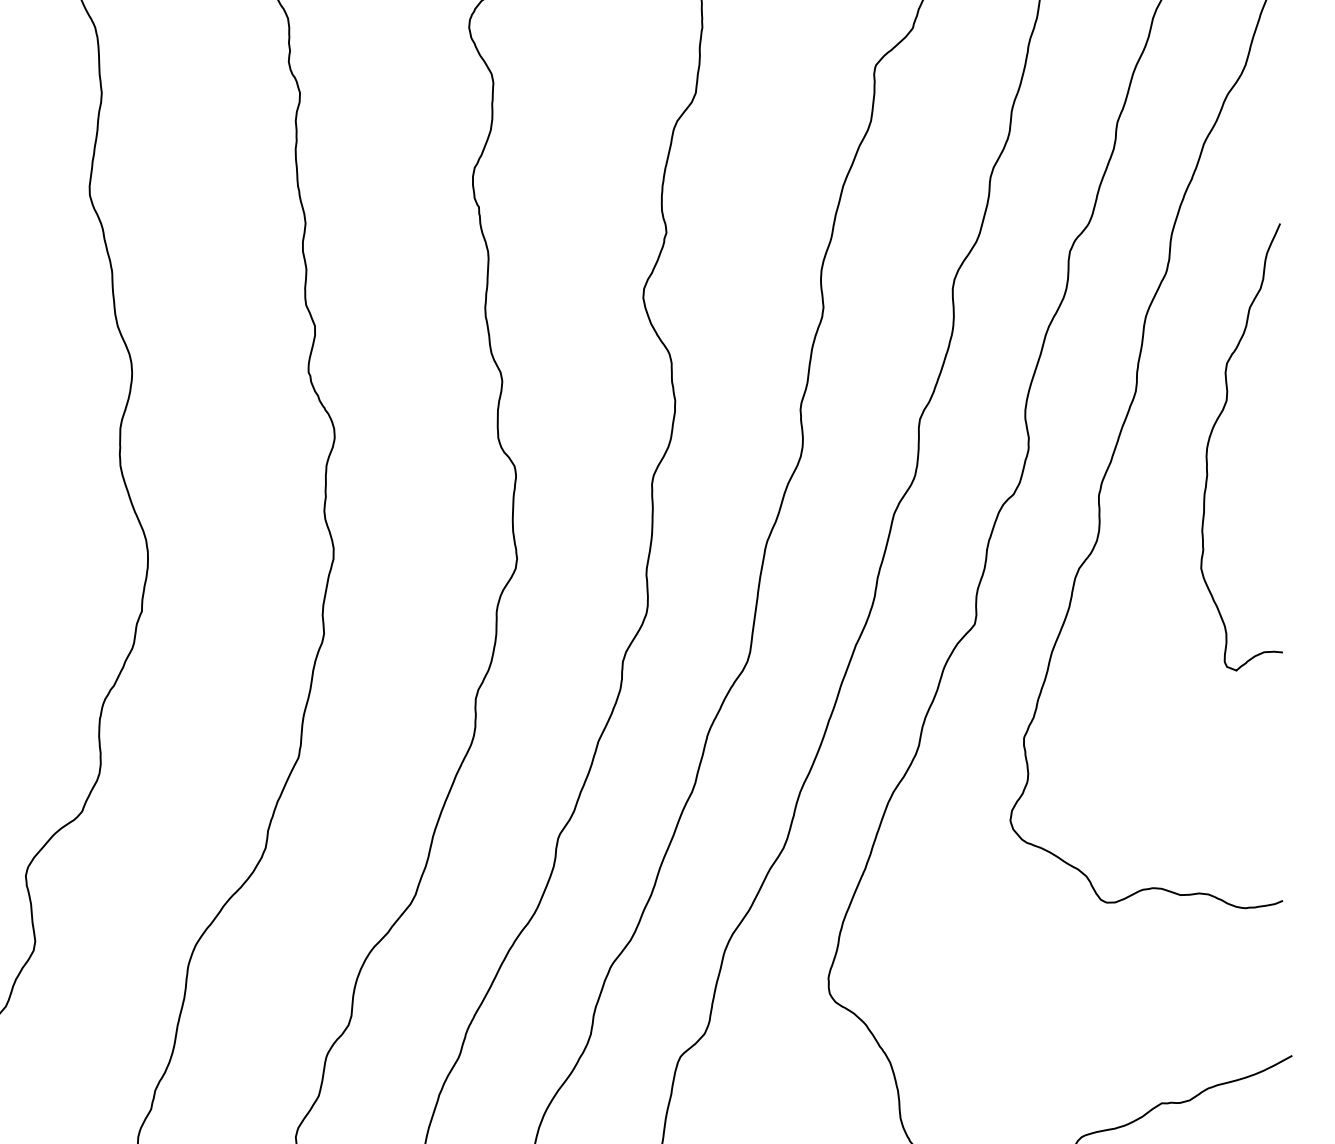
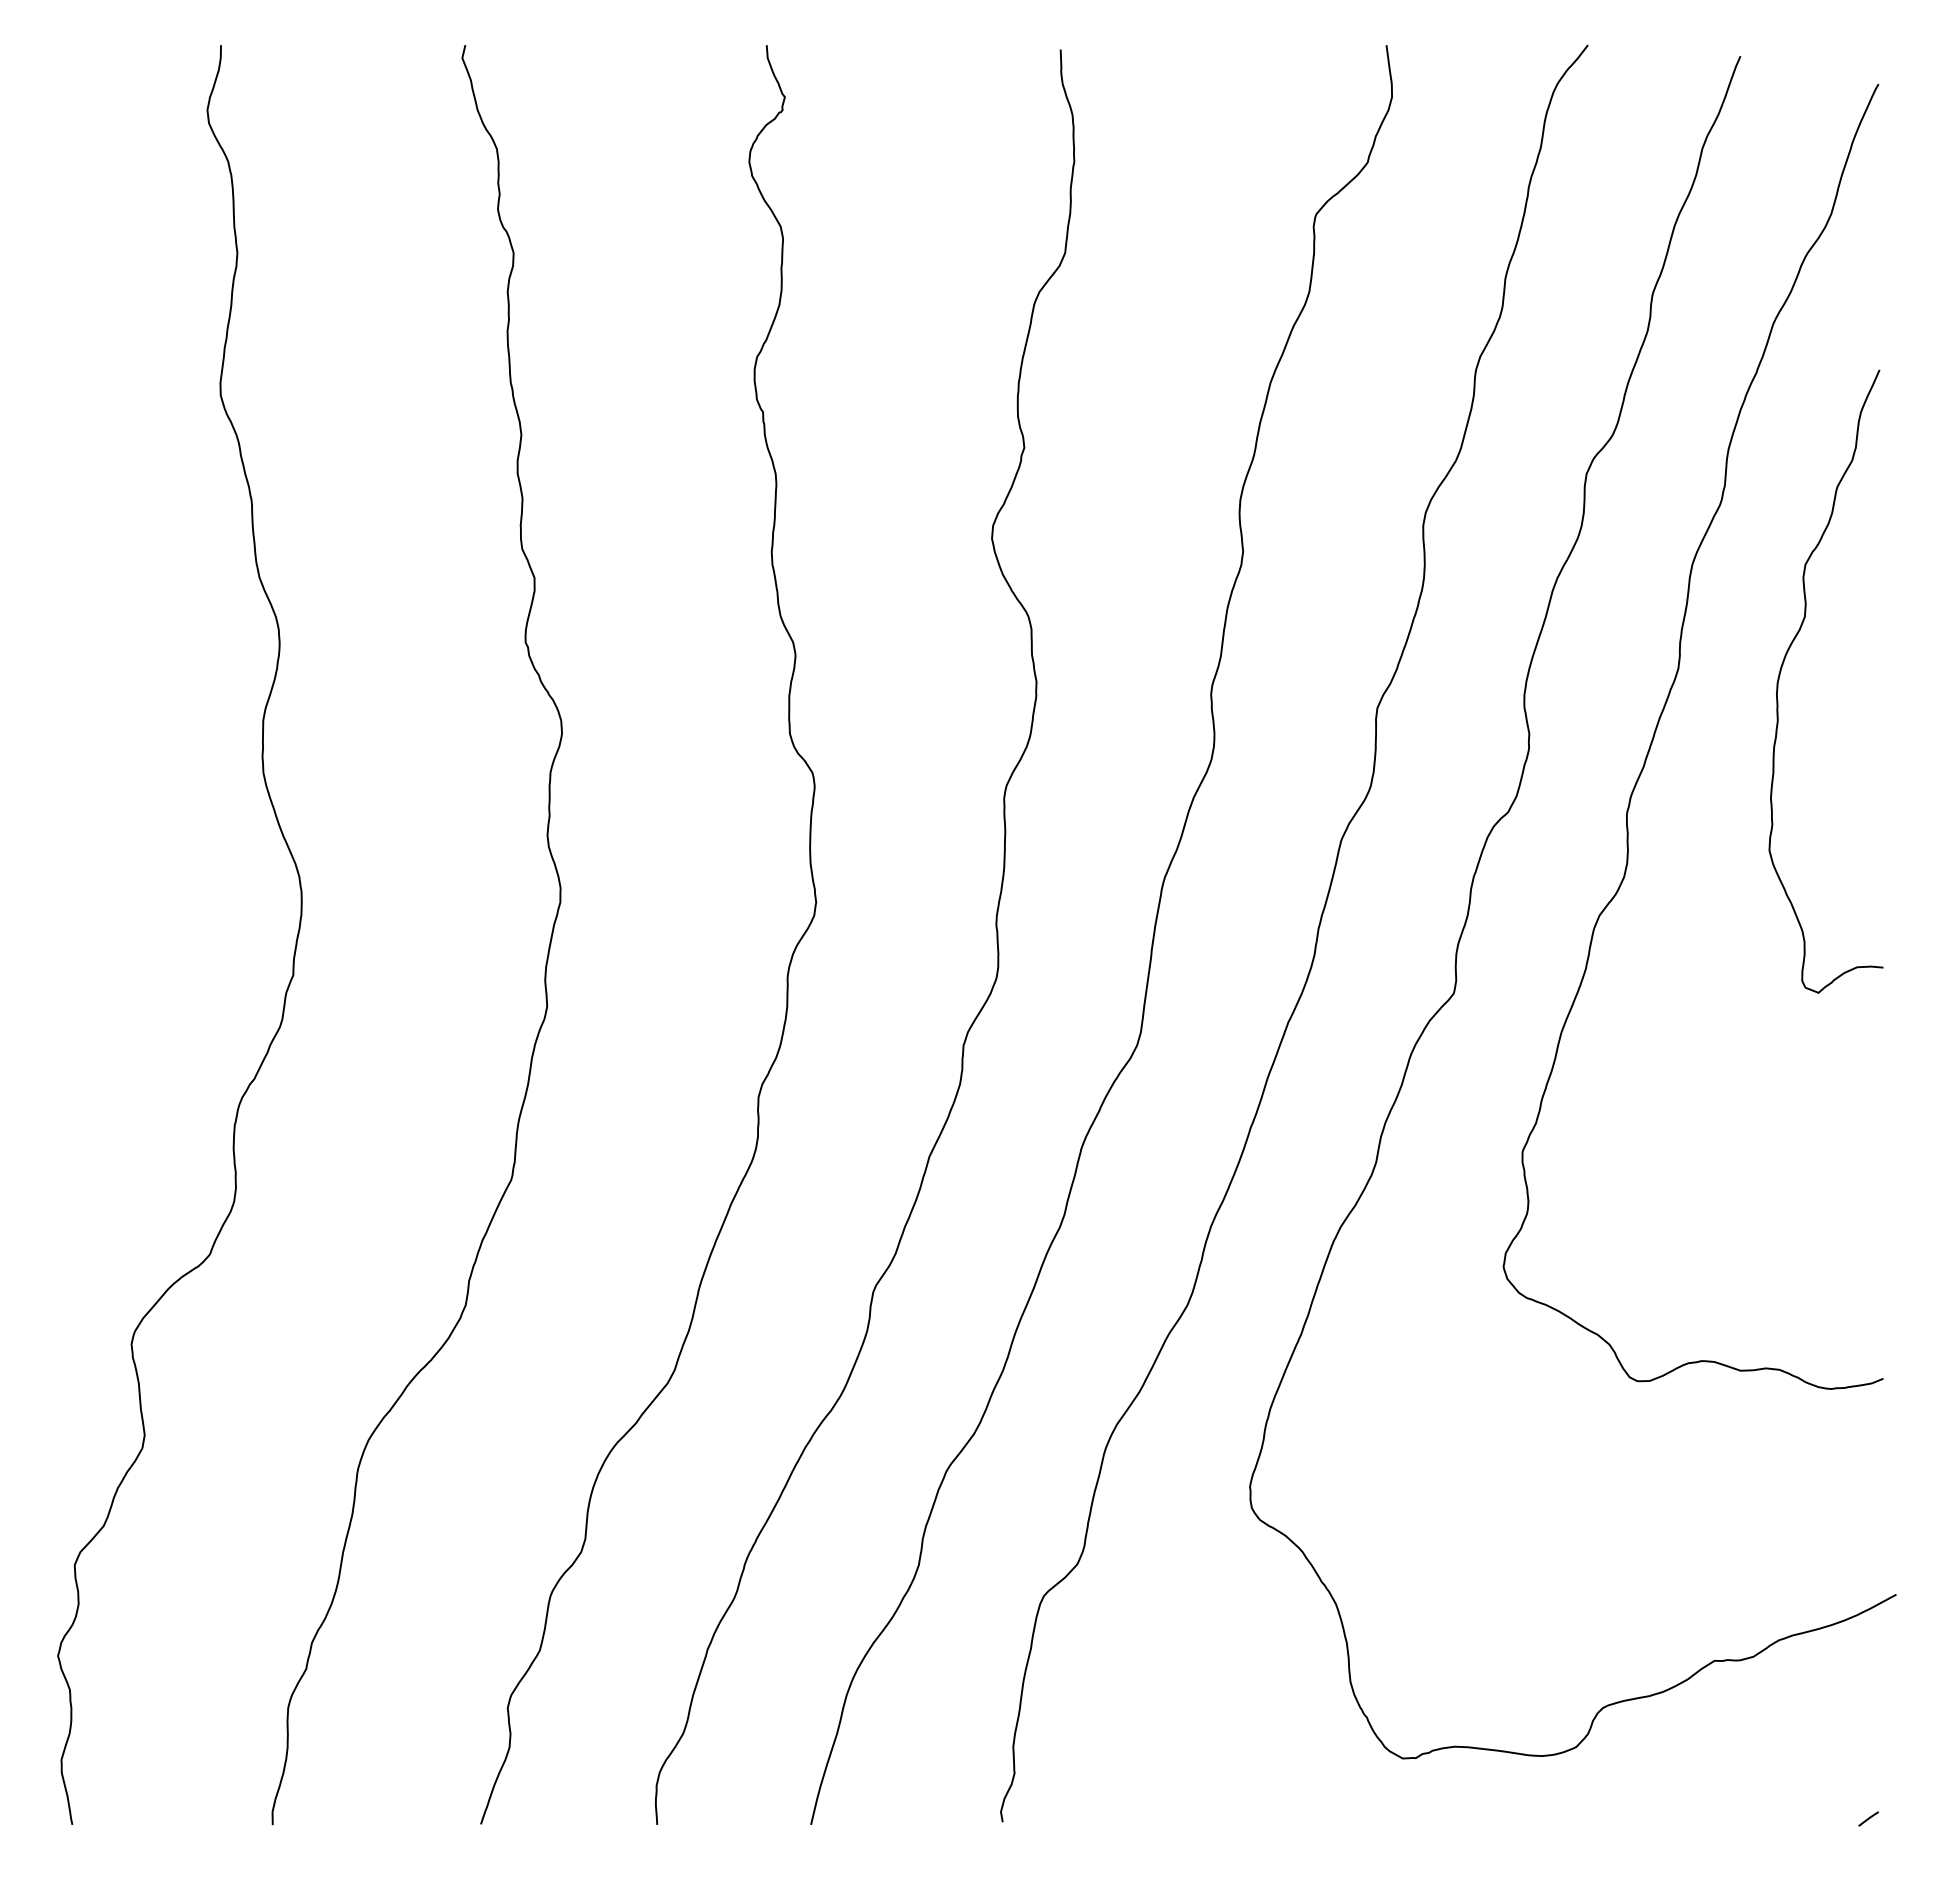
curve: (1211, 435) -> (1783, 665), moved

